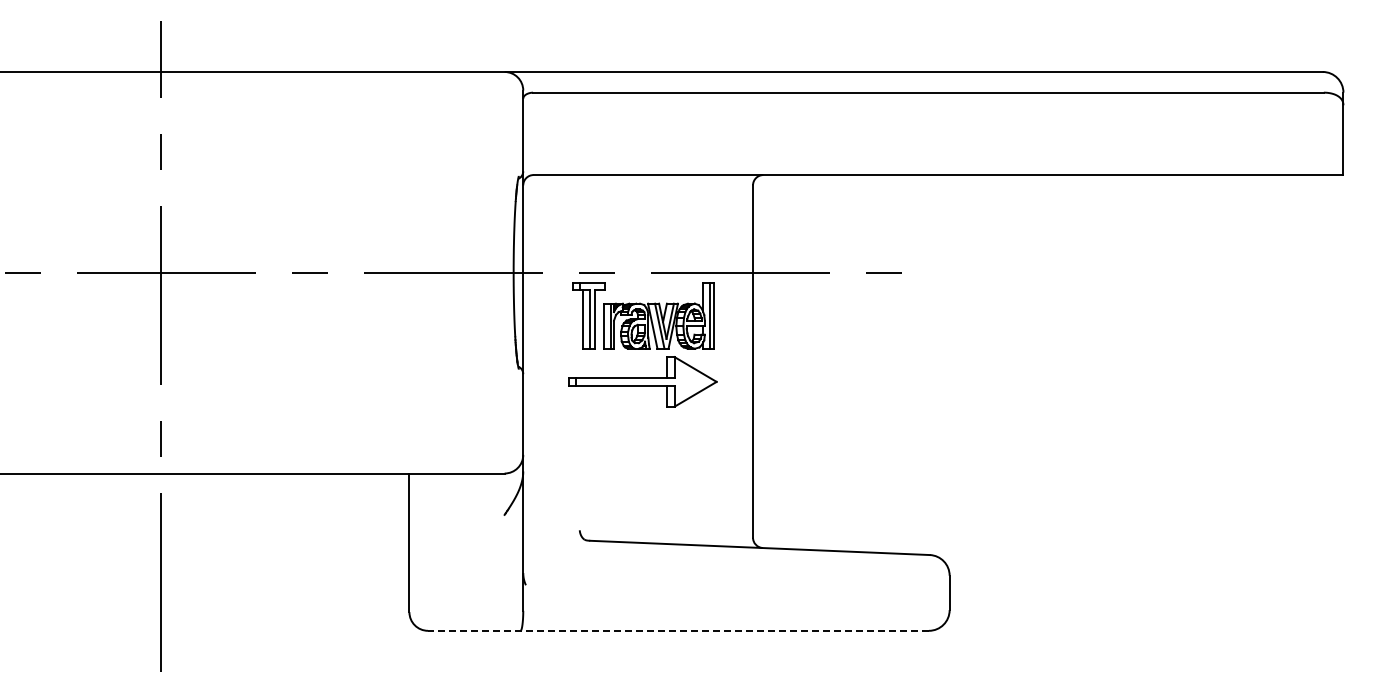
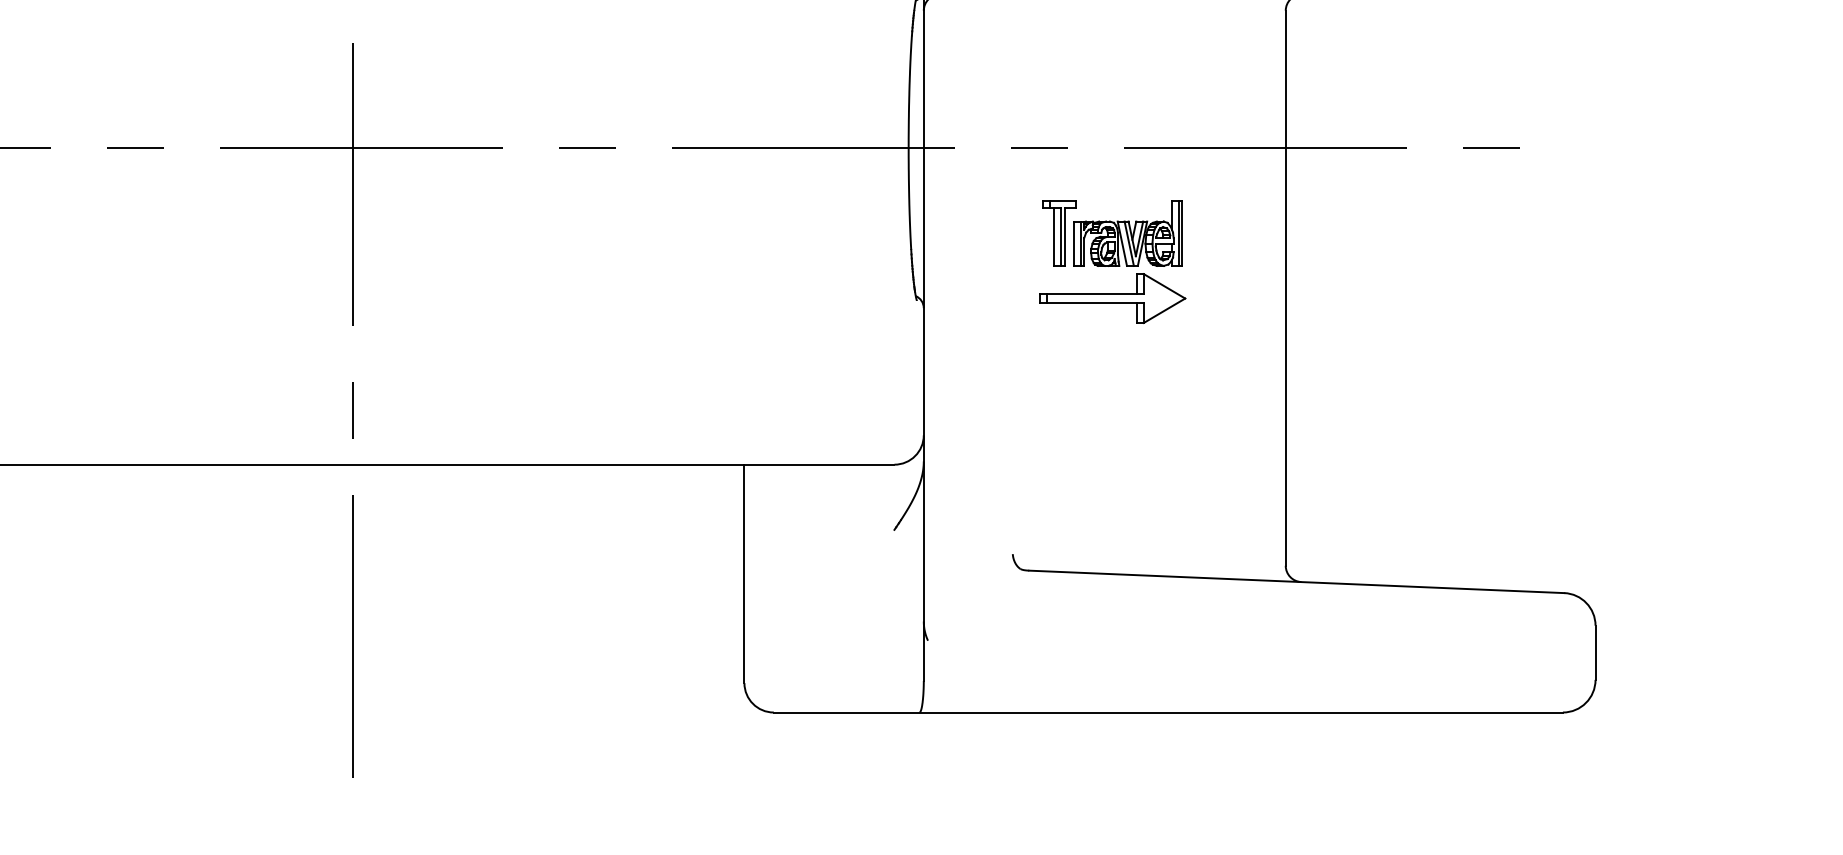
part: (643, 344) -> (1113, 261), size x0.62
line: (678, 630) -> (1168, 711), dashed -> solid

